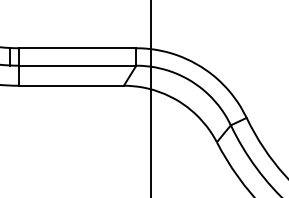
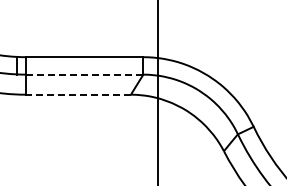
line: (77, 65) -> (84, 74), solid -> dashed
line: (71, 85) -> (78, 94), solid -> dashed

